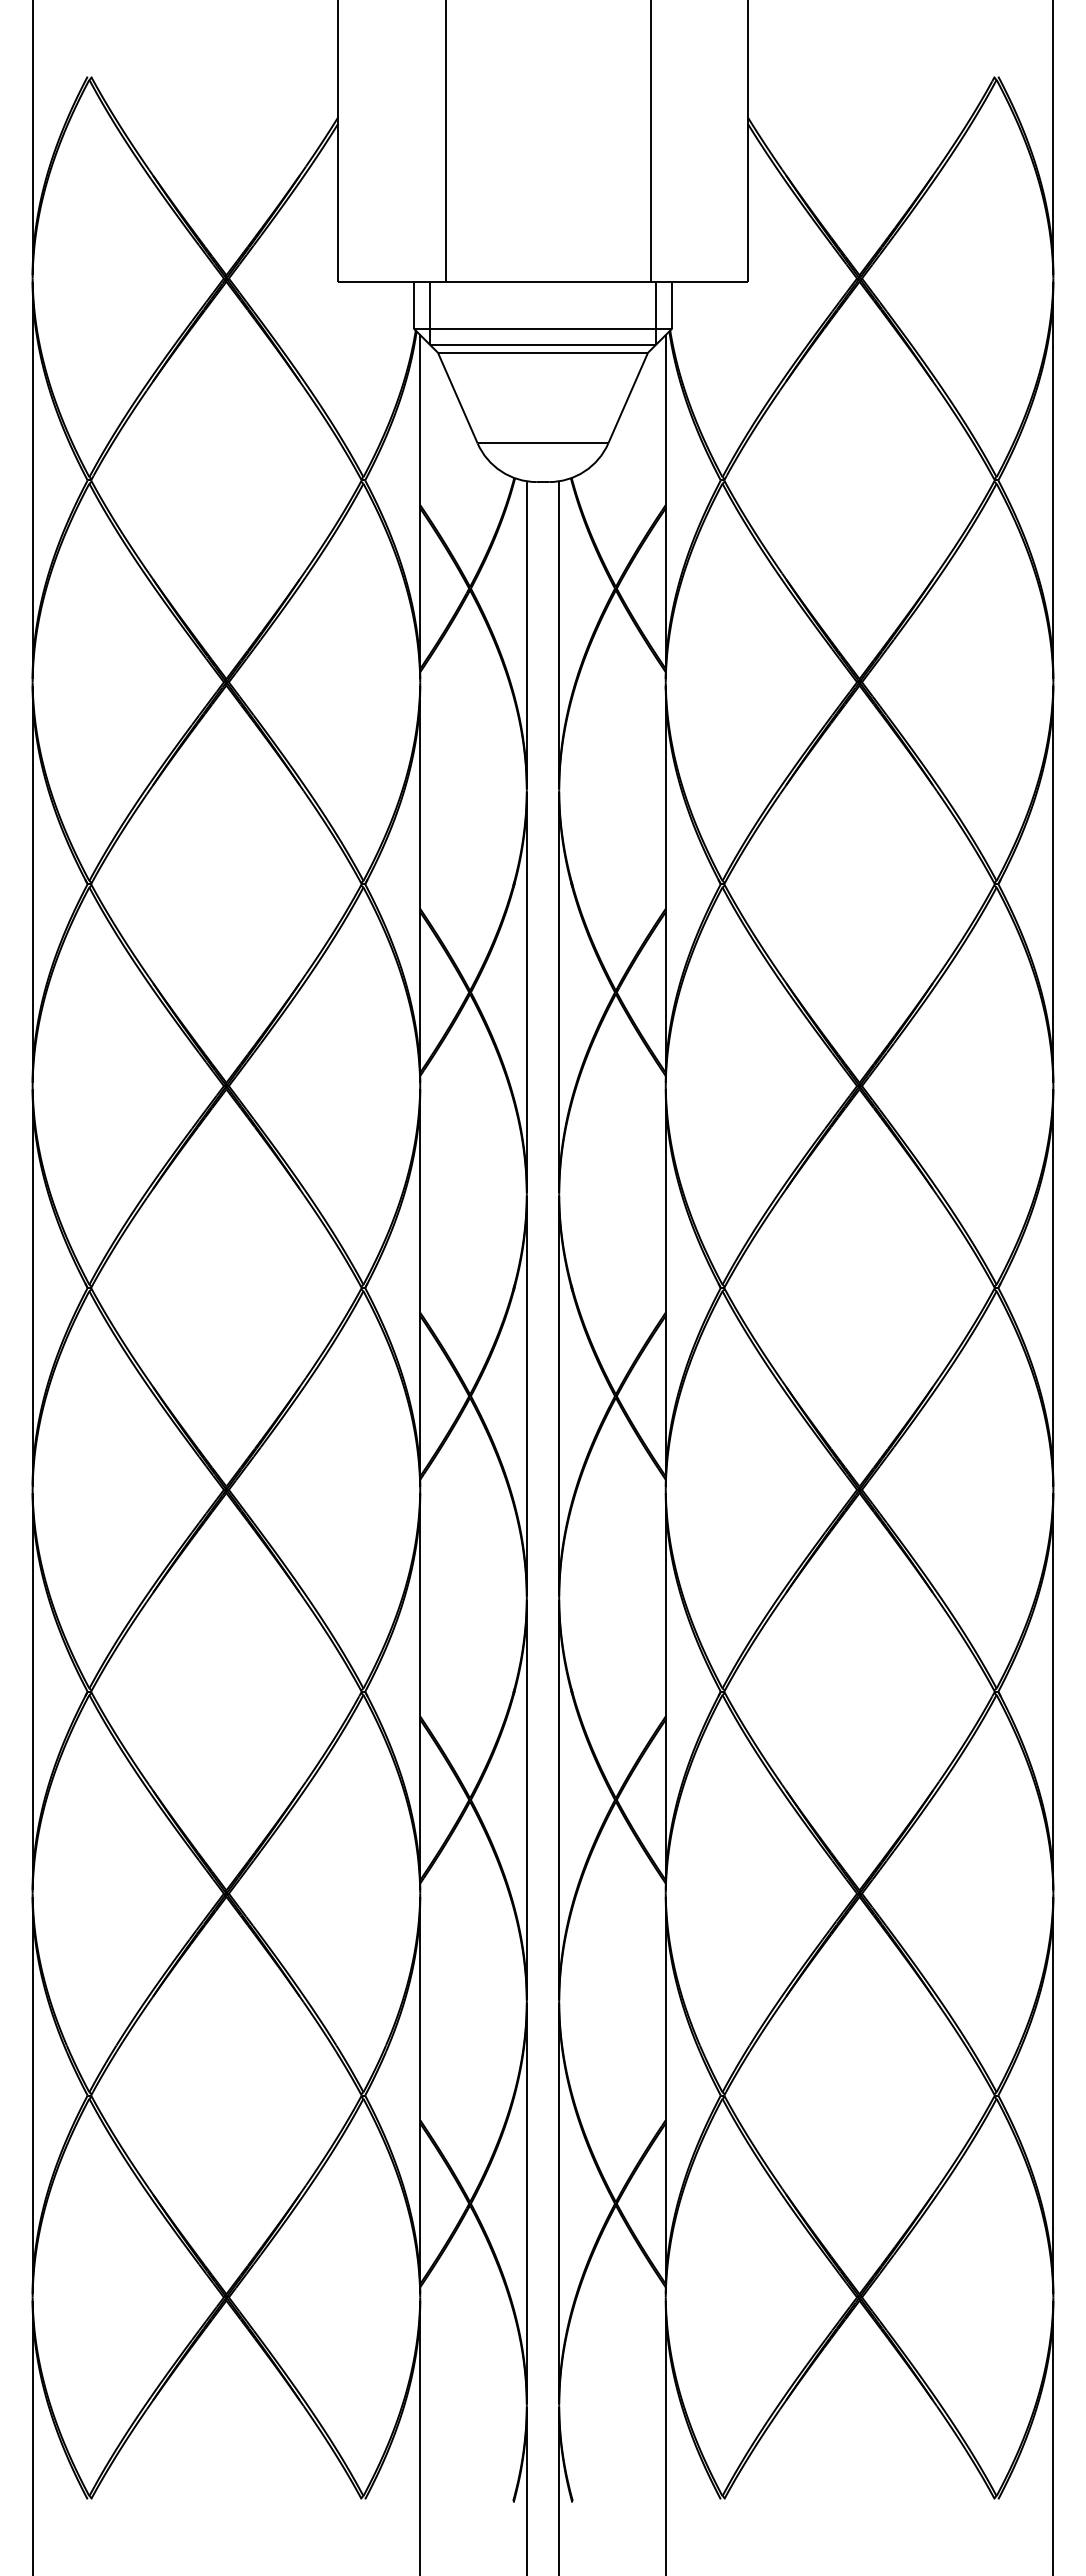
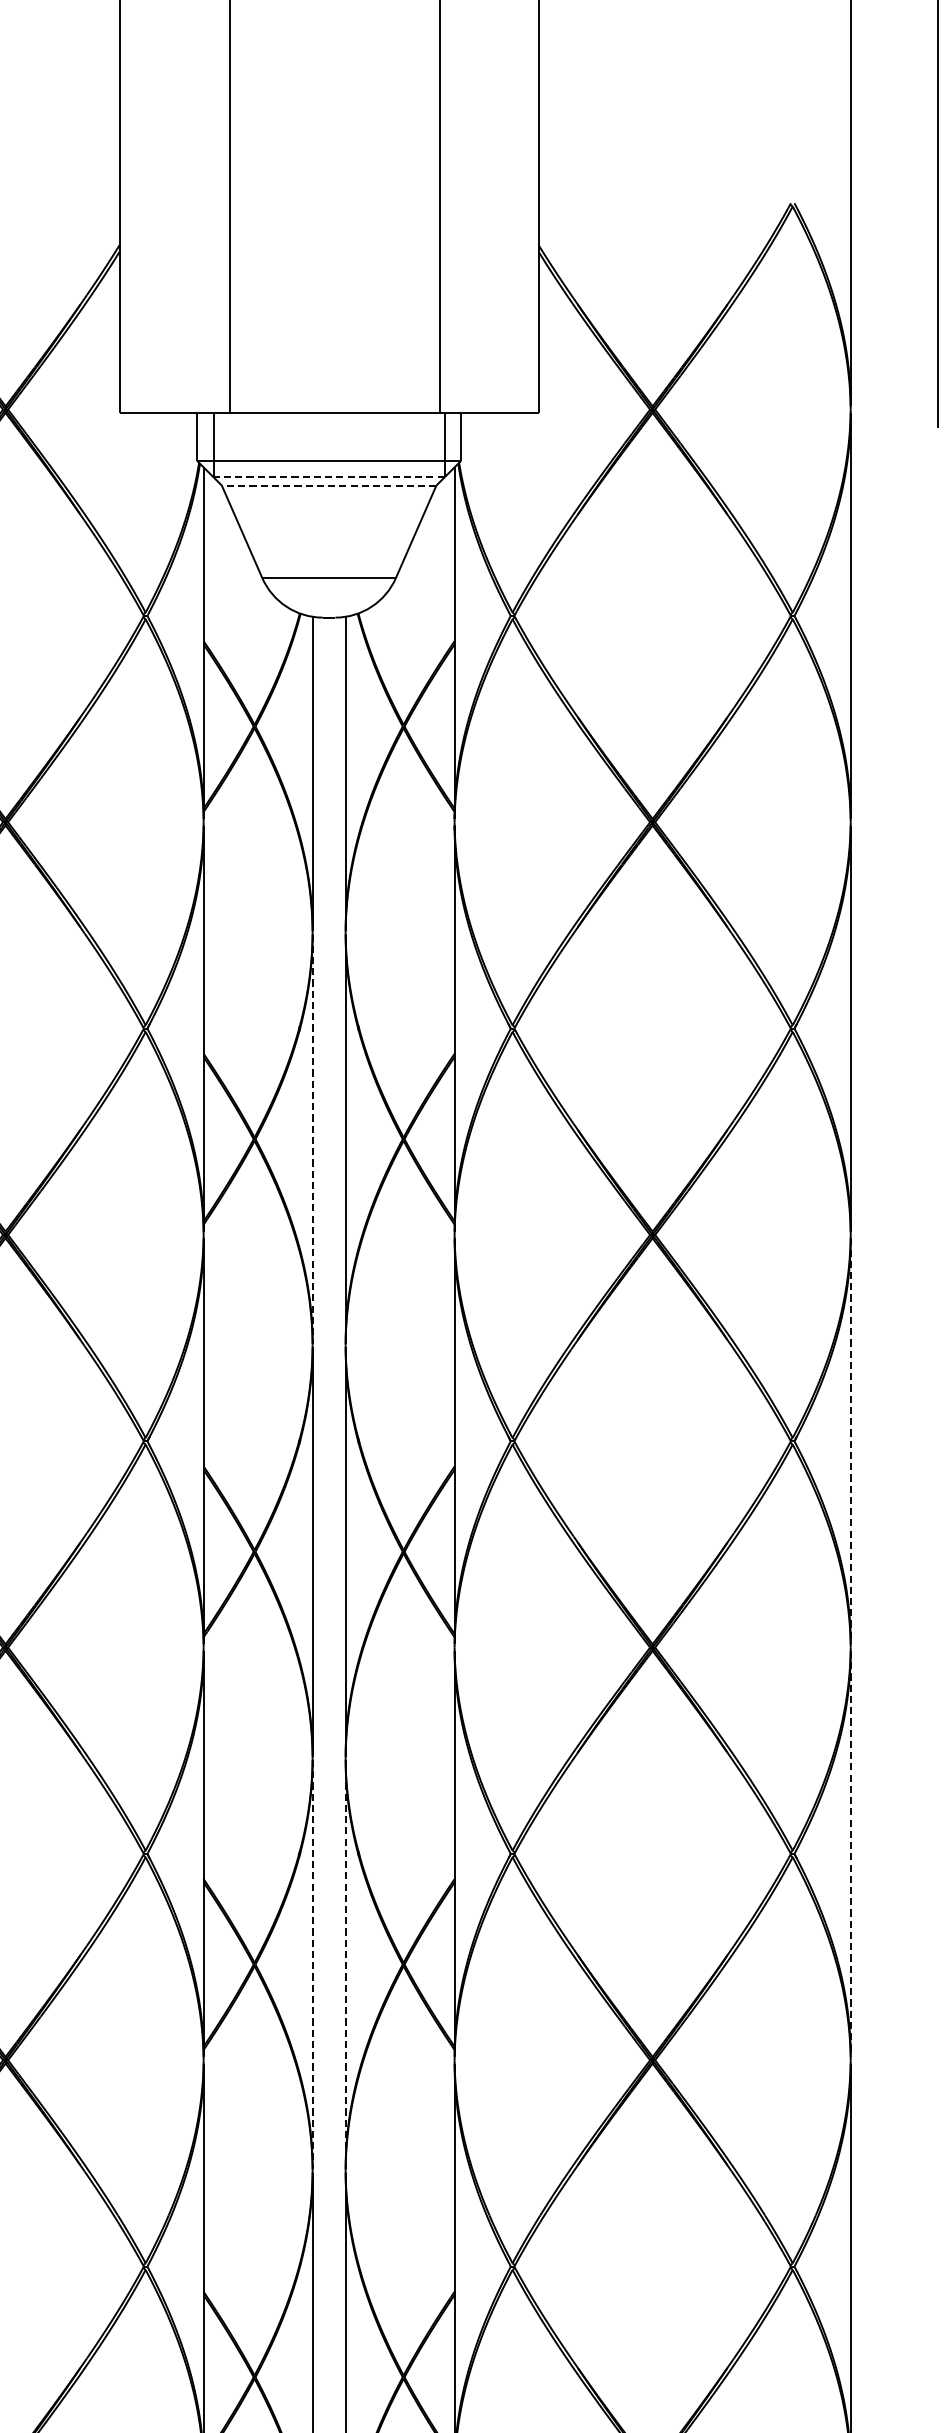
line: (542, 344) -> (328, 477), solid -> dashed
line: (543, 352) -> (329, 485), solid -> dashed
line: (526, 992) -> (312, 1139), solid -> dashed
line: (1053, 1287) -> (850, 1440), solid -> dashed
line: (1053, 1691) -> (850, 1853), solid -> dashed
line: (526, 1800) -> (312, 1965), solid -> dashed
line: (559, 1800) -> (345, 1965), solid -> dashed

